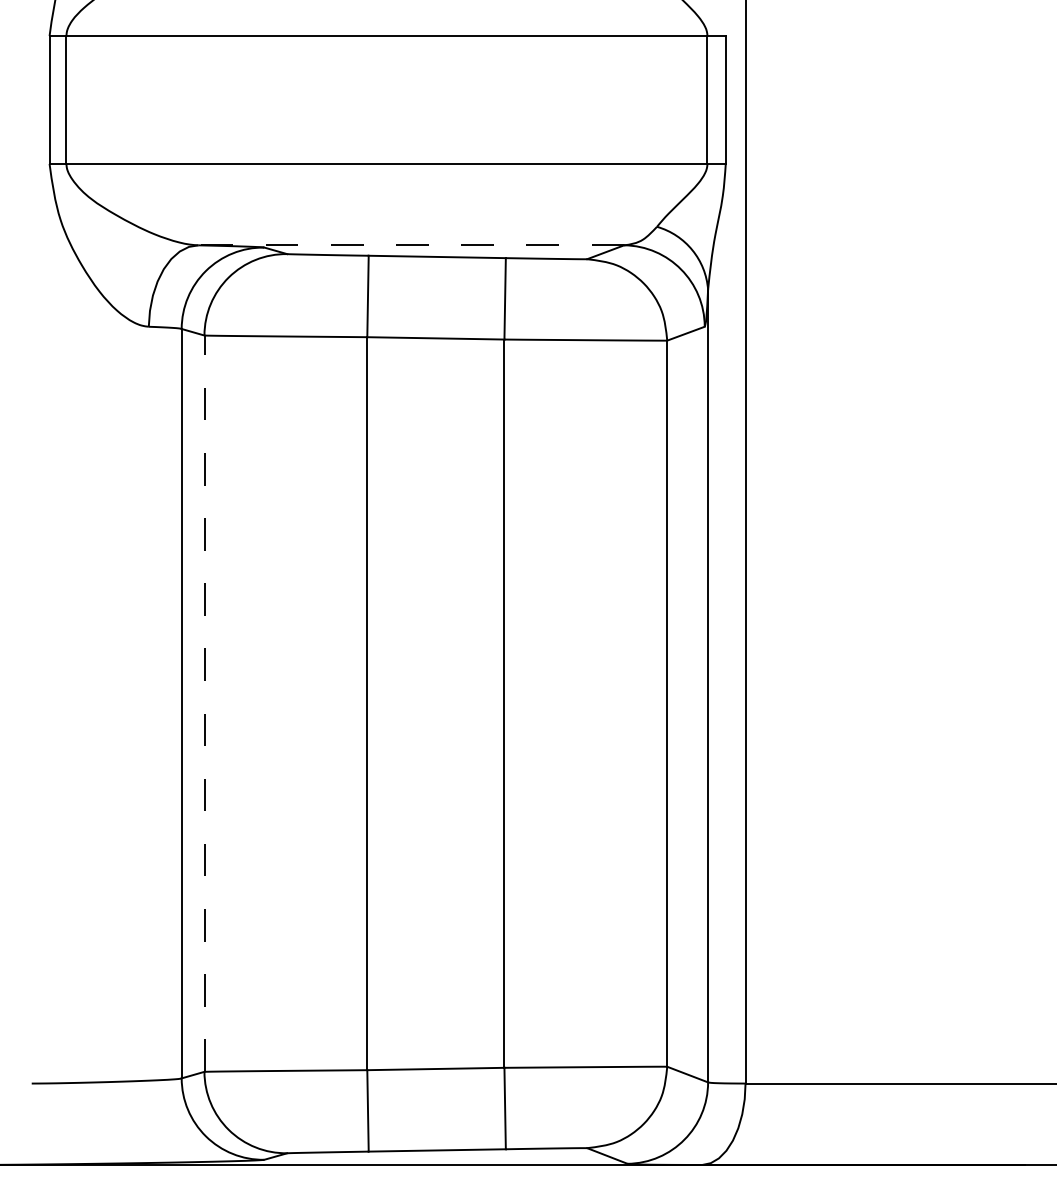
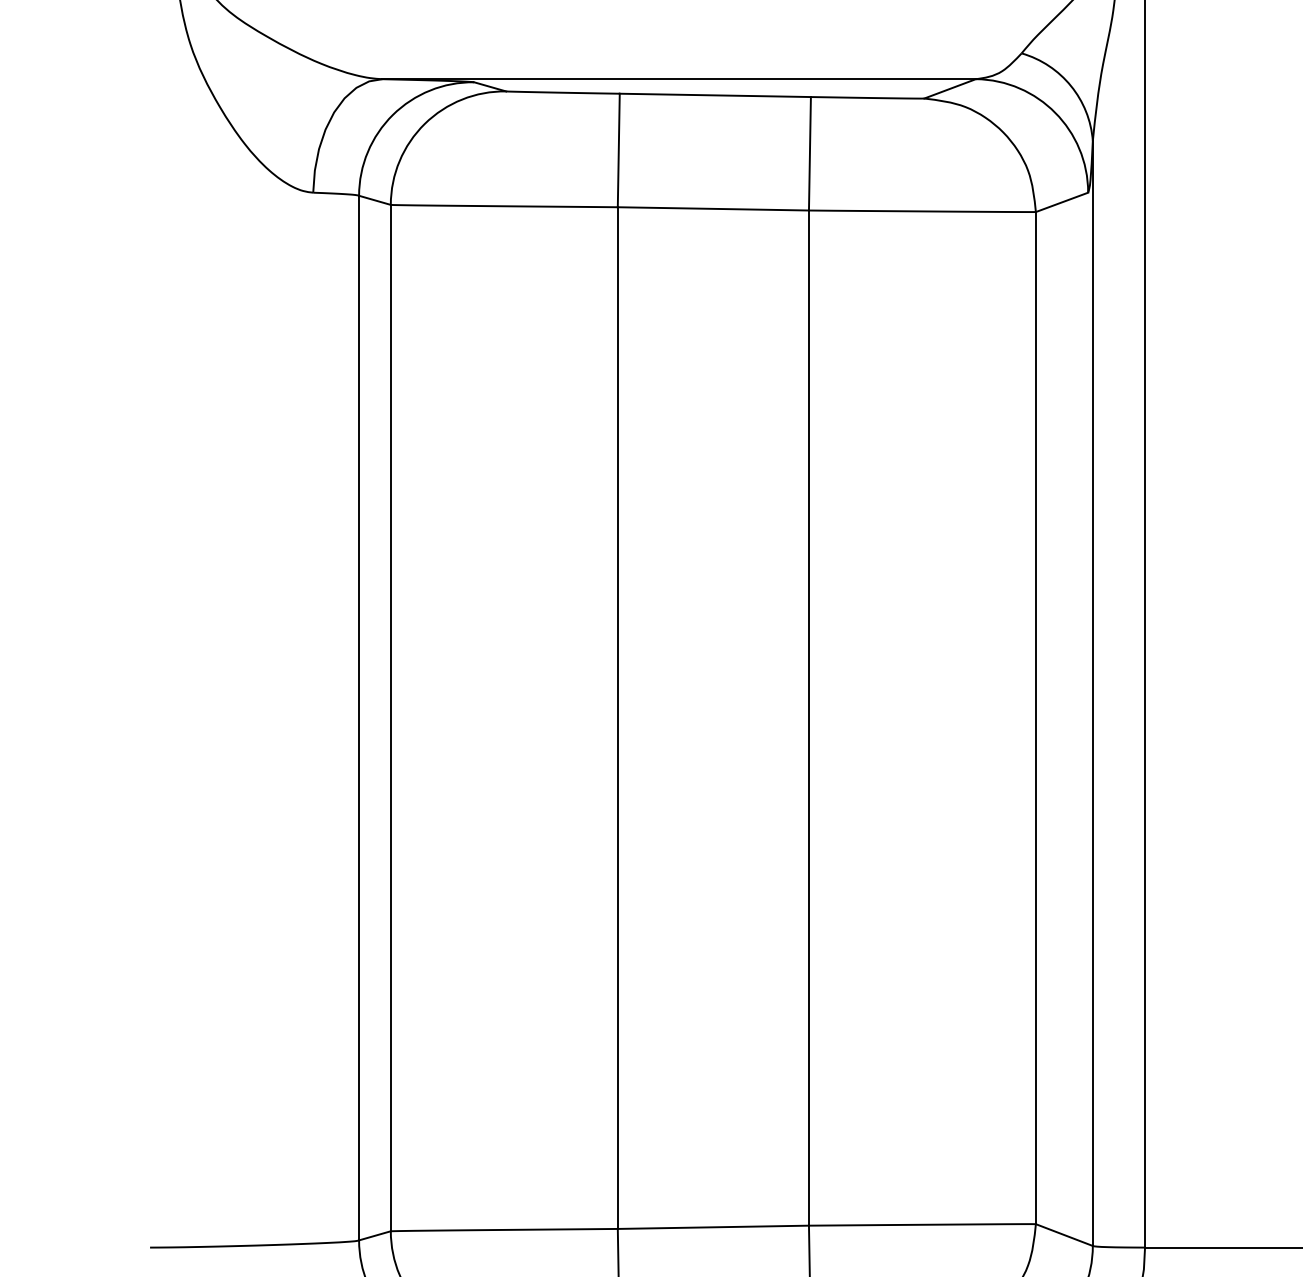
line: (411, 245) -> (679, 79), dashed -> solid
line: (204, 703) -> (390, 717), dashed -> solid

